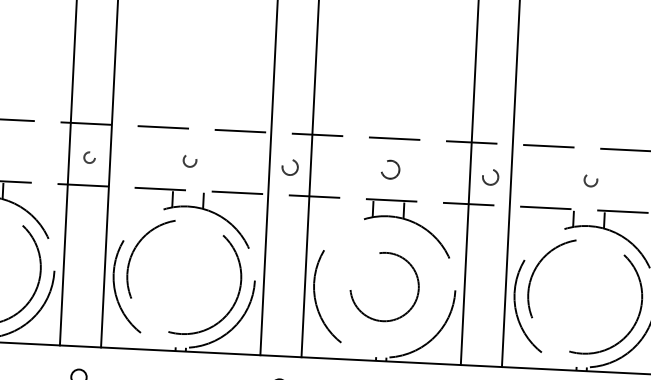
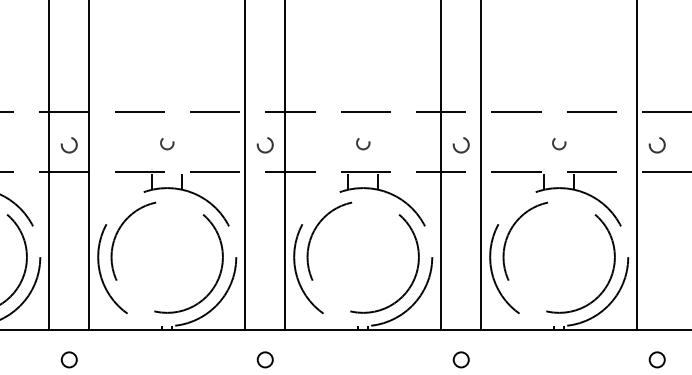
circle: (88, 157) -> (68, 145), size x1.43
circle: (390, 171) -> (363, 144), size x0.71
circle: (383, 287) -> (362, 257), size x1.67

